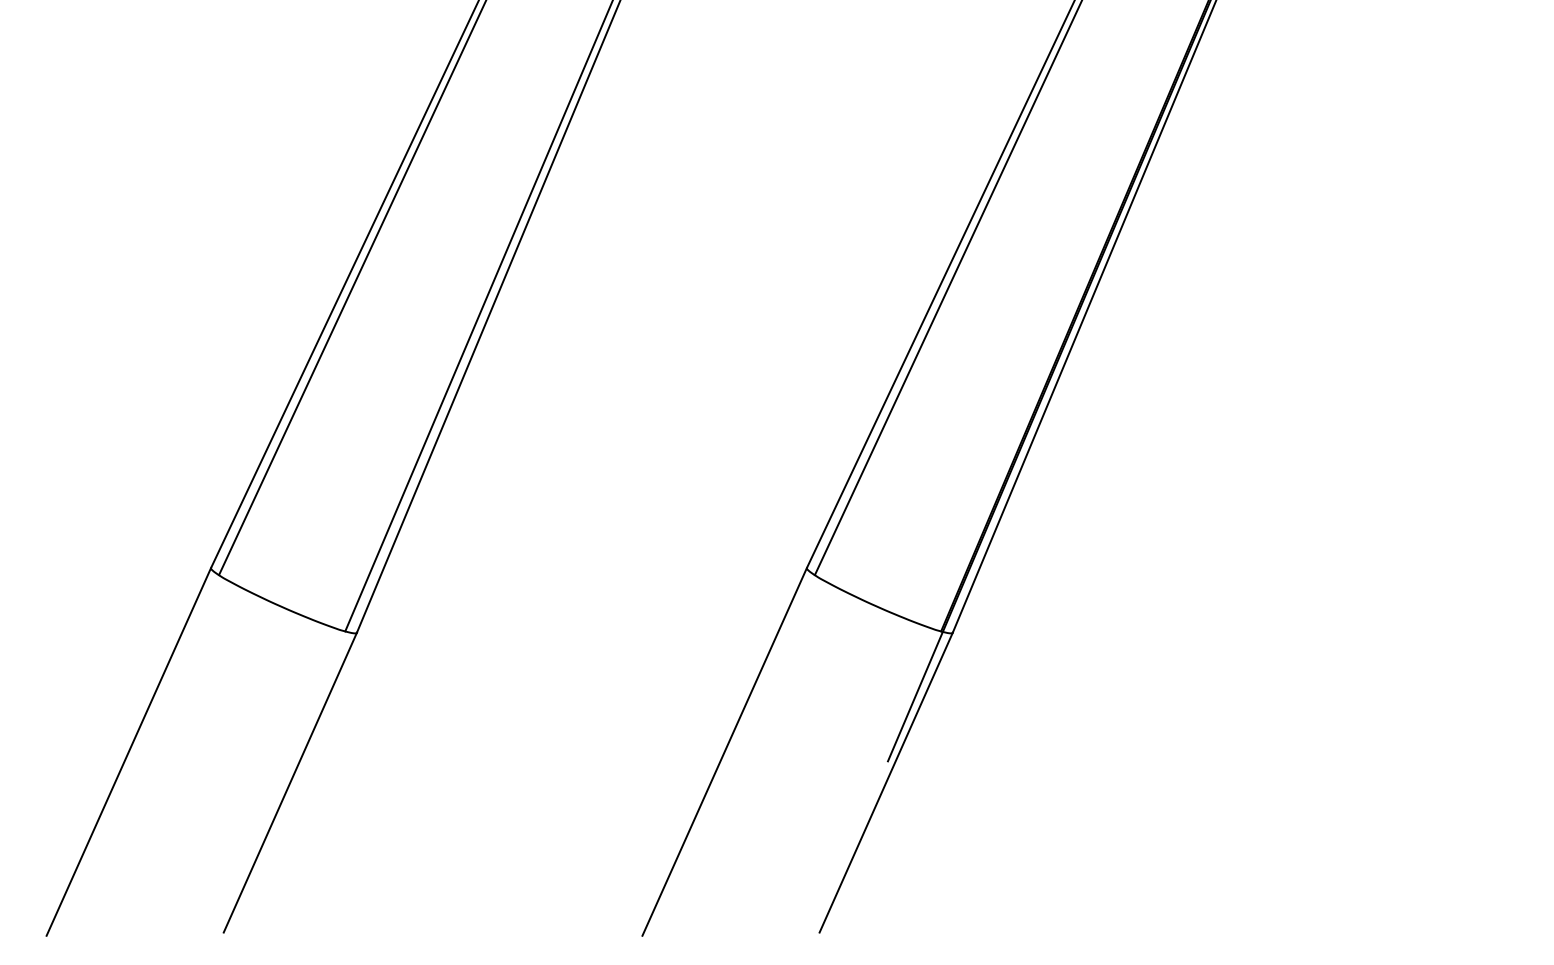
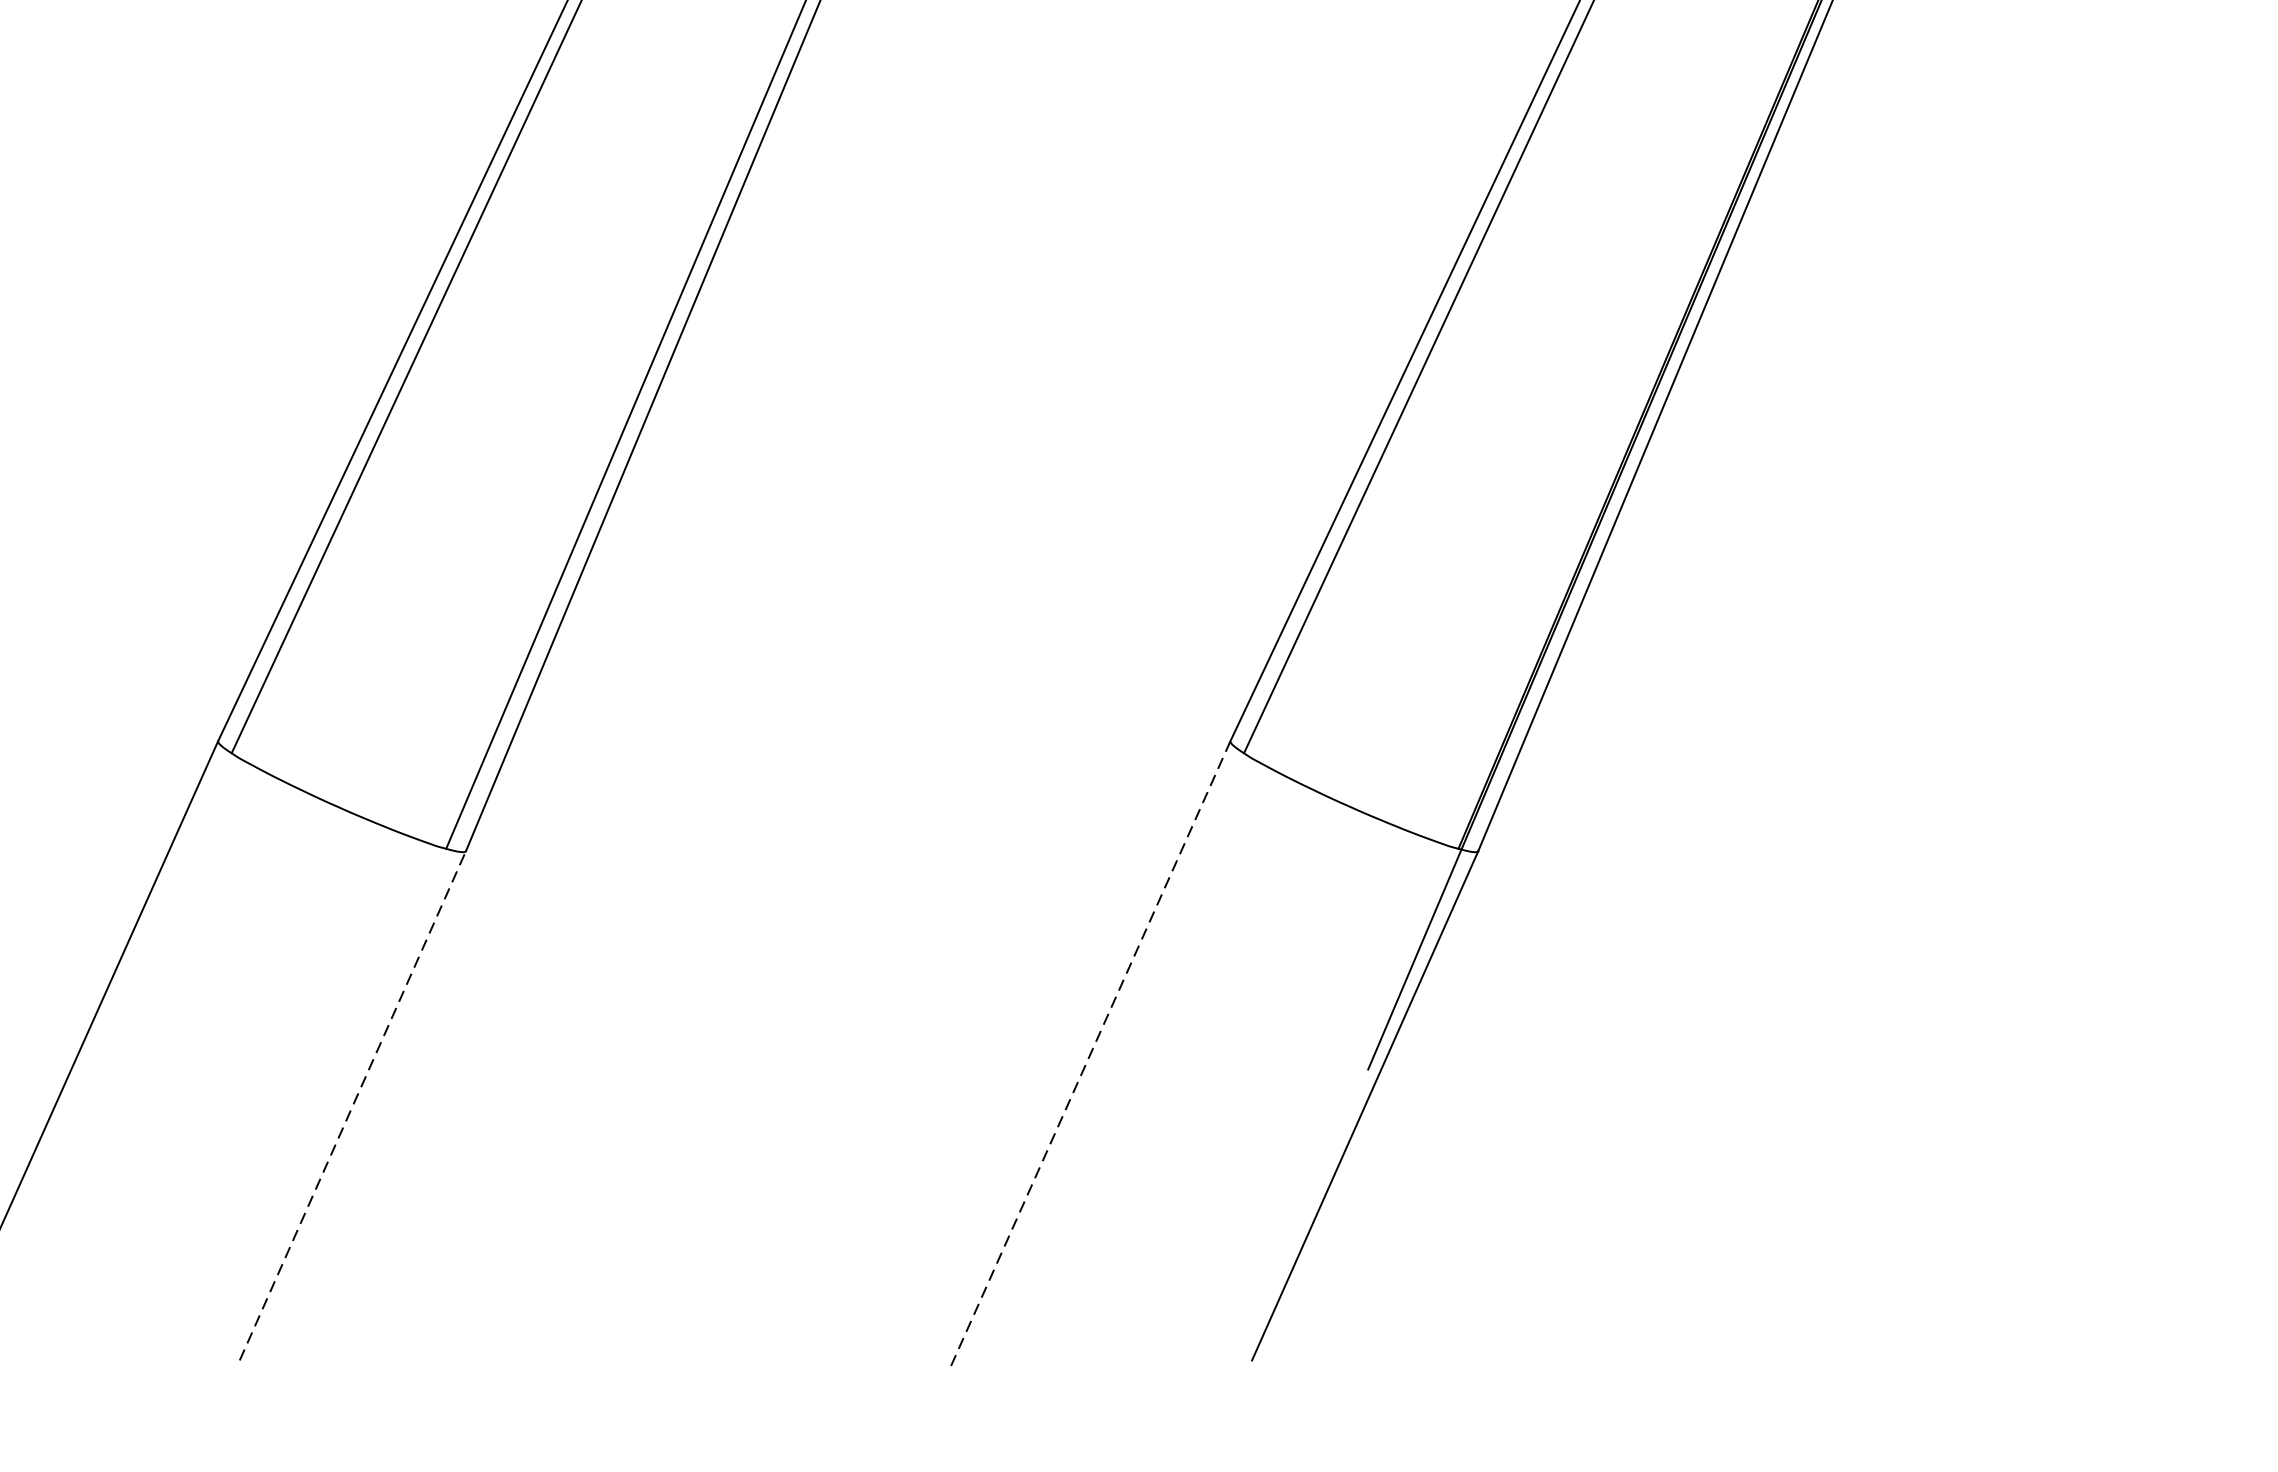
line: (724, 751) -> (1090, 1052), solid -> dashed
line: (290, 782) -> (353, 1105), solid -> dashed

